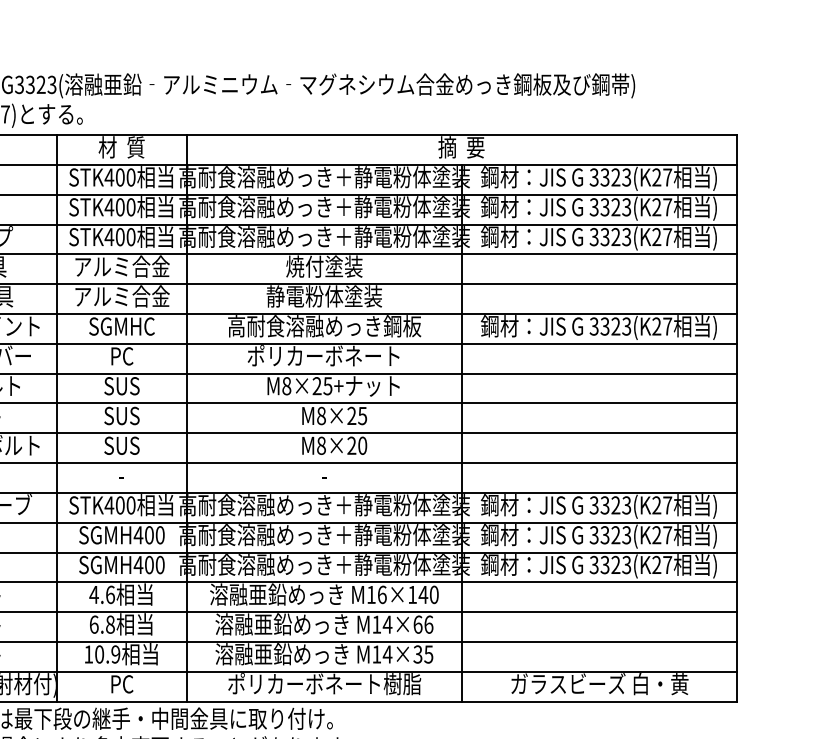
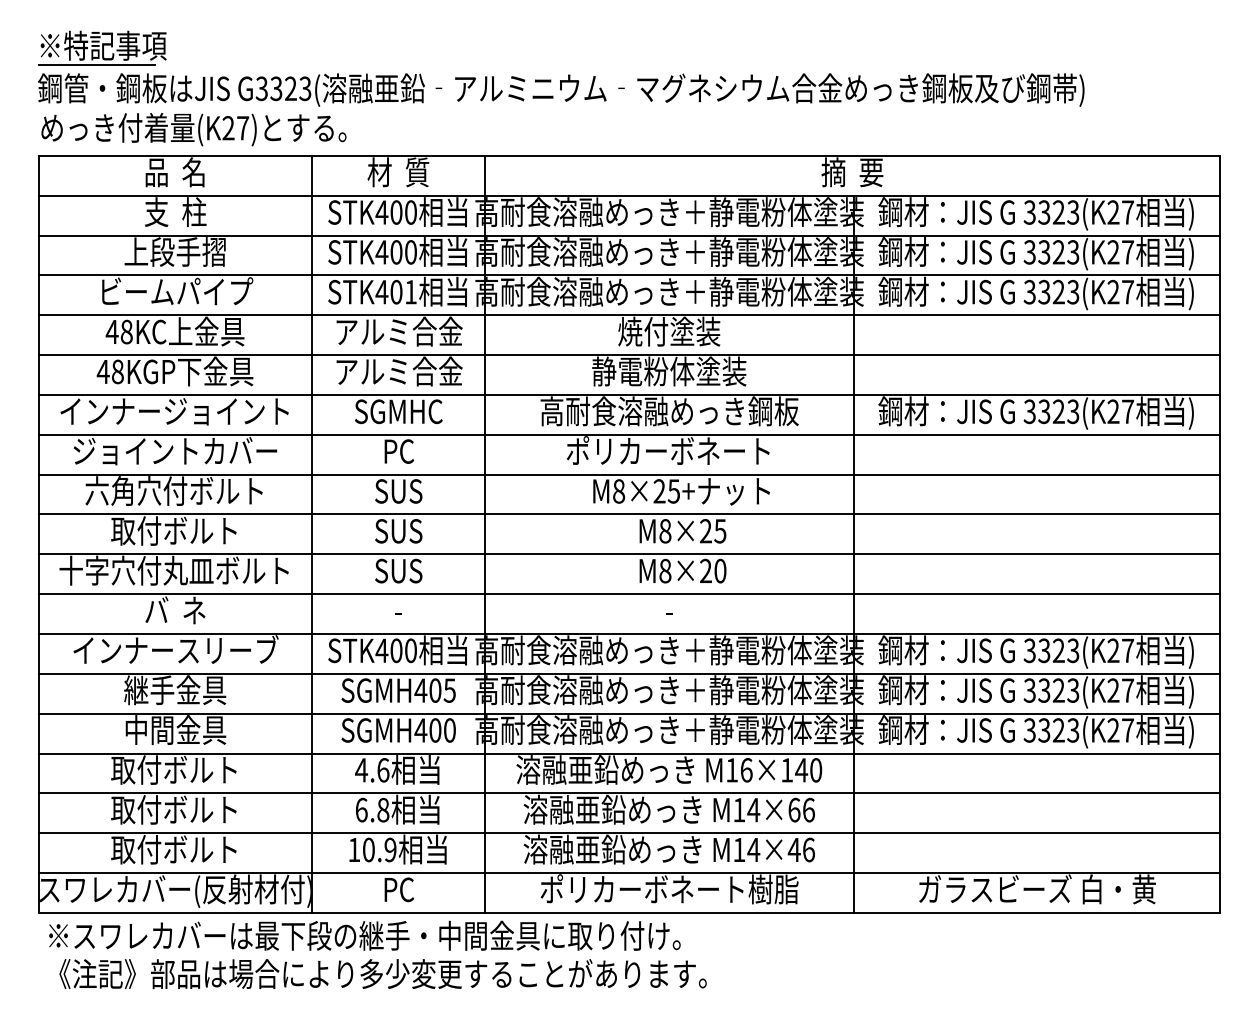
text: (130, 236) -> (410, 291), STK400 -> STK401
text: (159, 535) -> (449, 690), SGMH400 -> SGMH405
text: (422, 654) -> (800, 849), M14×35 -> M14×46

